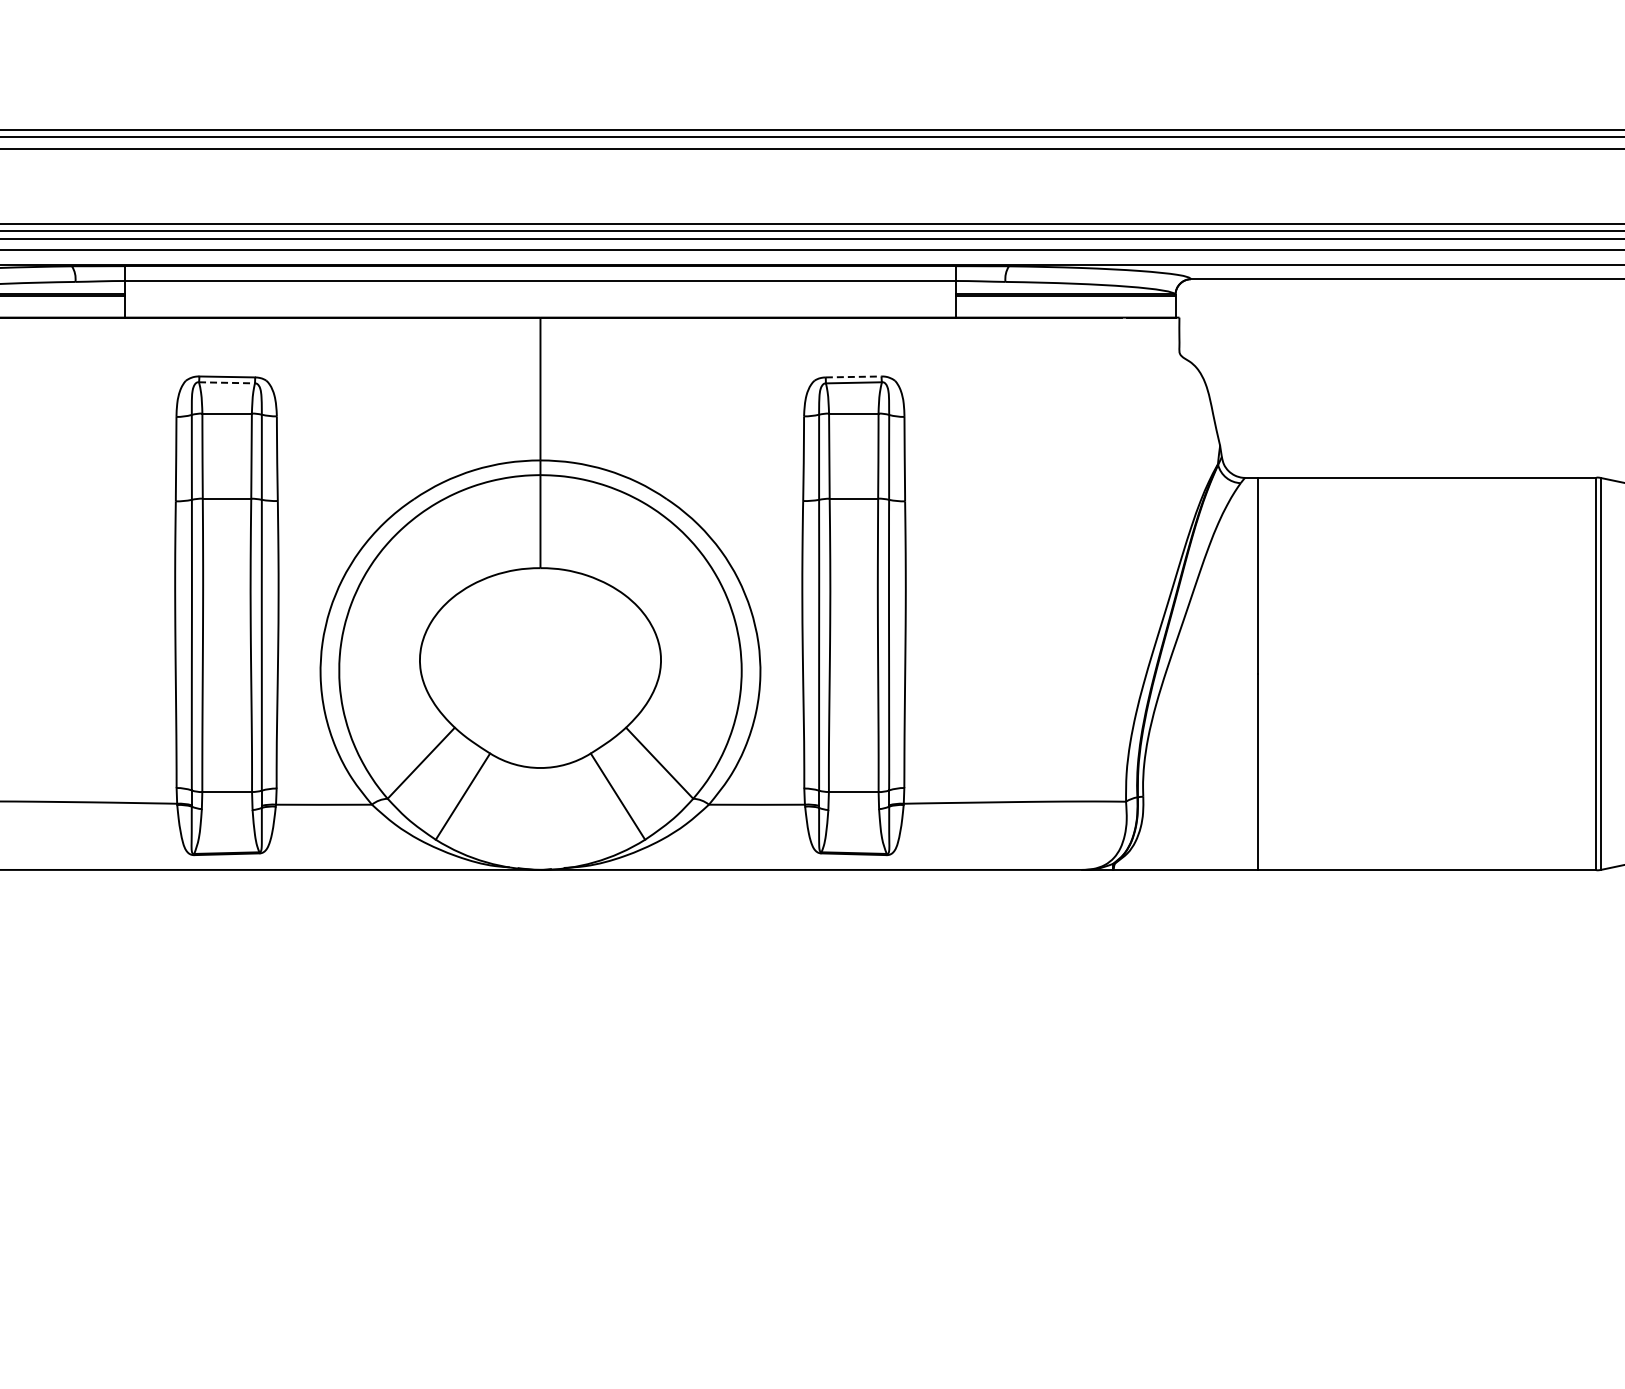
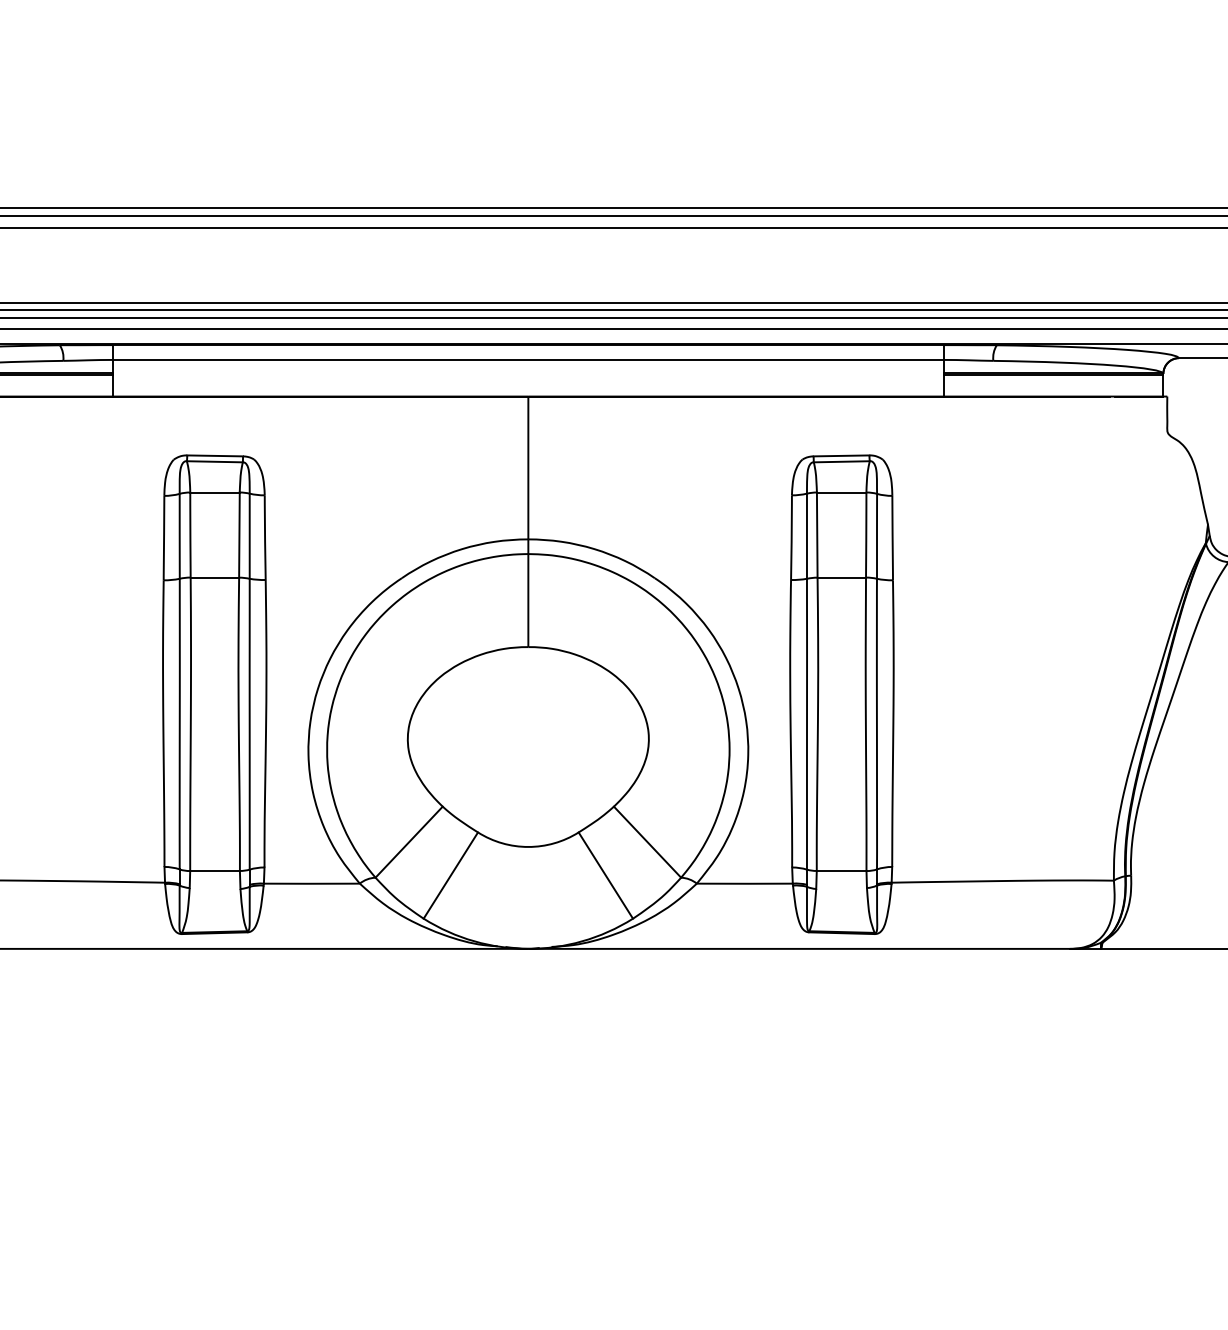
line: (853, 376) -> (841, 455), dashed -> solid
line: (226, 382) -> (214, 461), dashed -> solid

